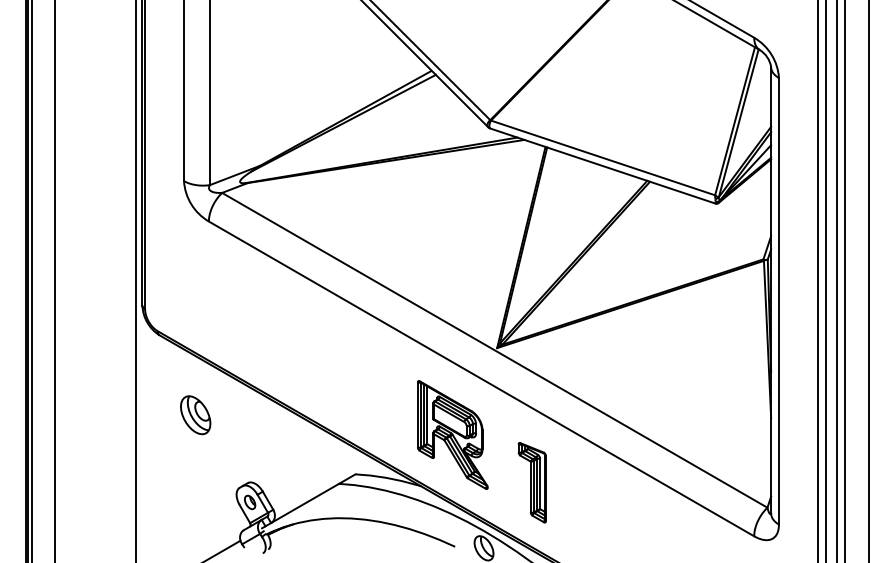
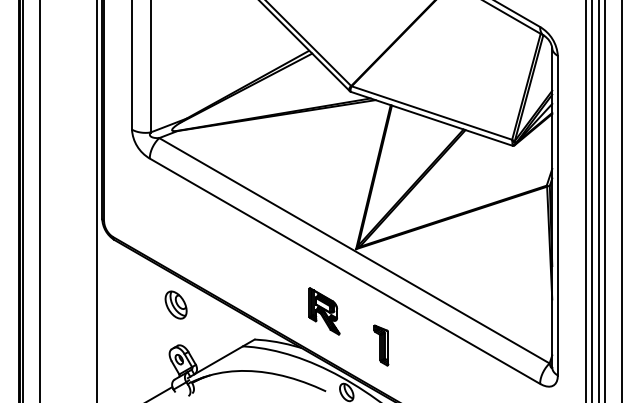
part: (195, 415) -> (175, 305), moved
part: (452, 434) -> (324, 311), size x0.6
part: (531, 482) -> (380, 345), size x0.7

